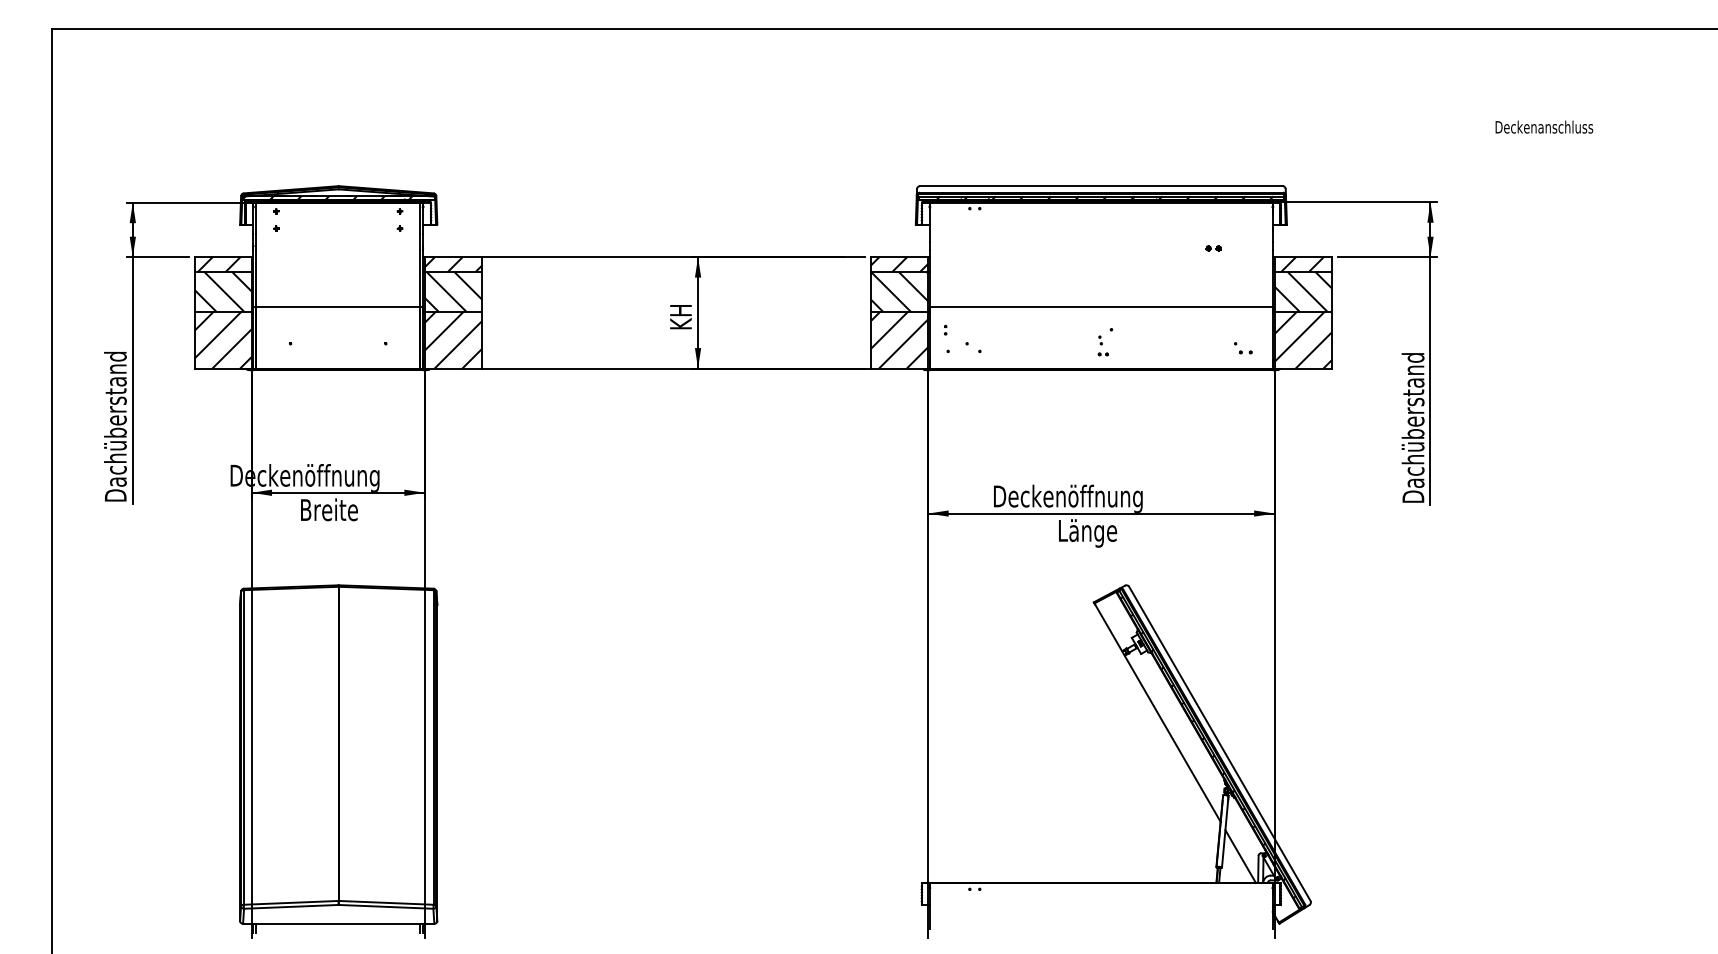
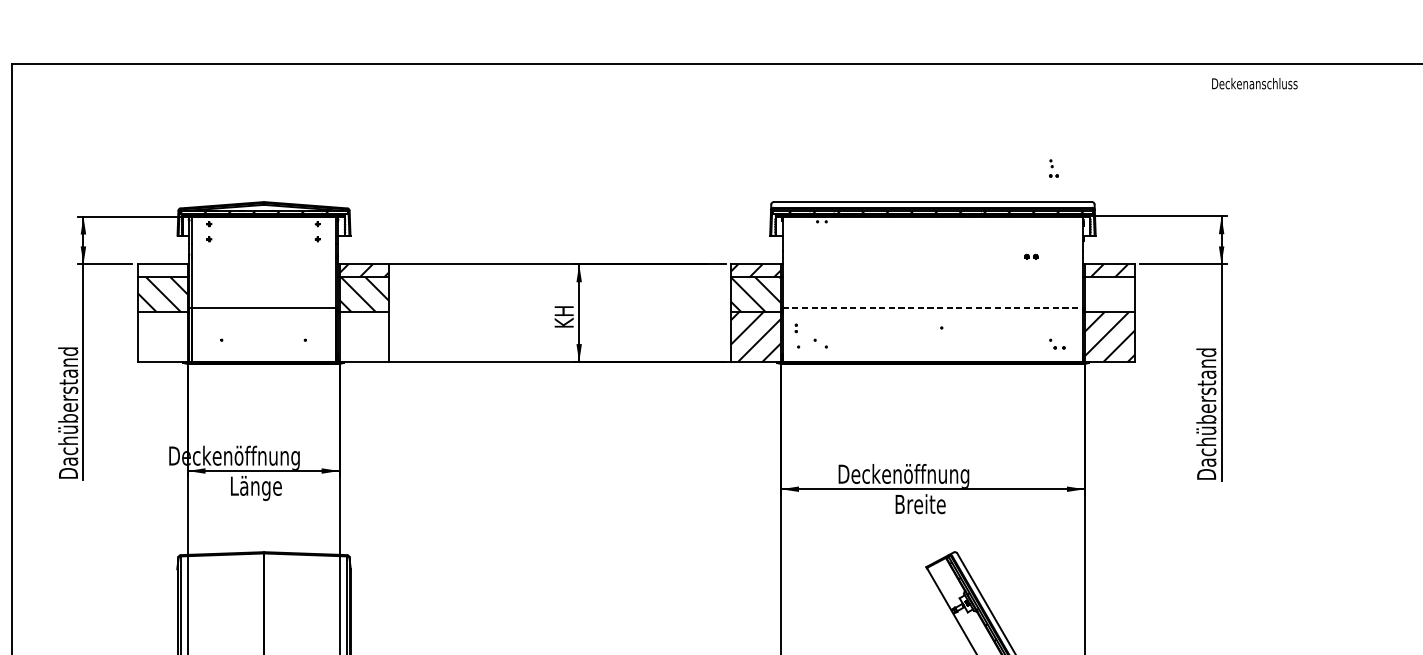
text: (1544, 126) -> (1254, 83), moved
hatch: (218, 264) -> (158, 270), removed
hatch: (1302, 291) -> (1109, 294), removed
line: (1101, 306) -> (933, 307), solid -> dashed
hatch: (222, 339) -> (162, 336), removed
hatch: (452, 339) -> (363, 336), removed
part: (1102, 345) -> (1053, 168), moved
text: (331, 512) -> (257, 488), Breite -> Länge
text: (1089, 533) -> (922, 506), Länge -> Breite

